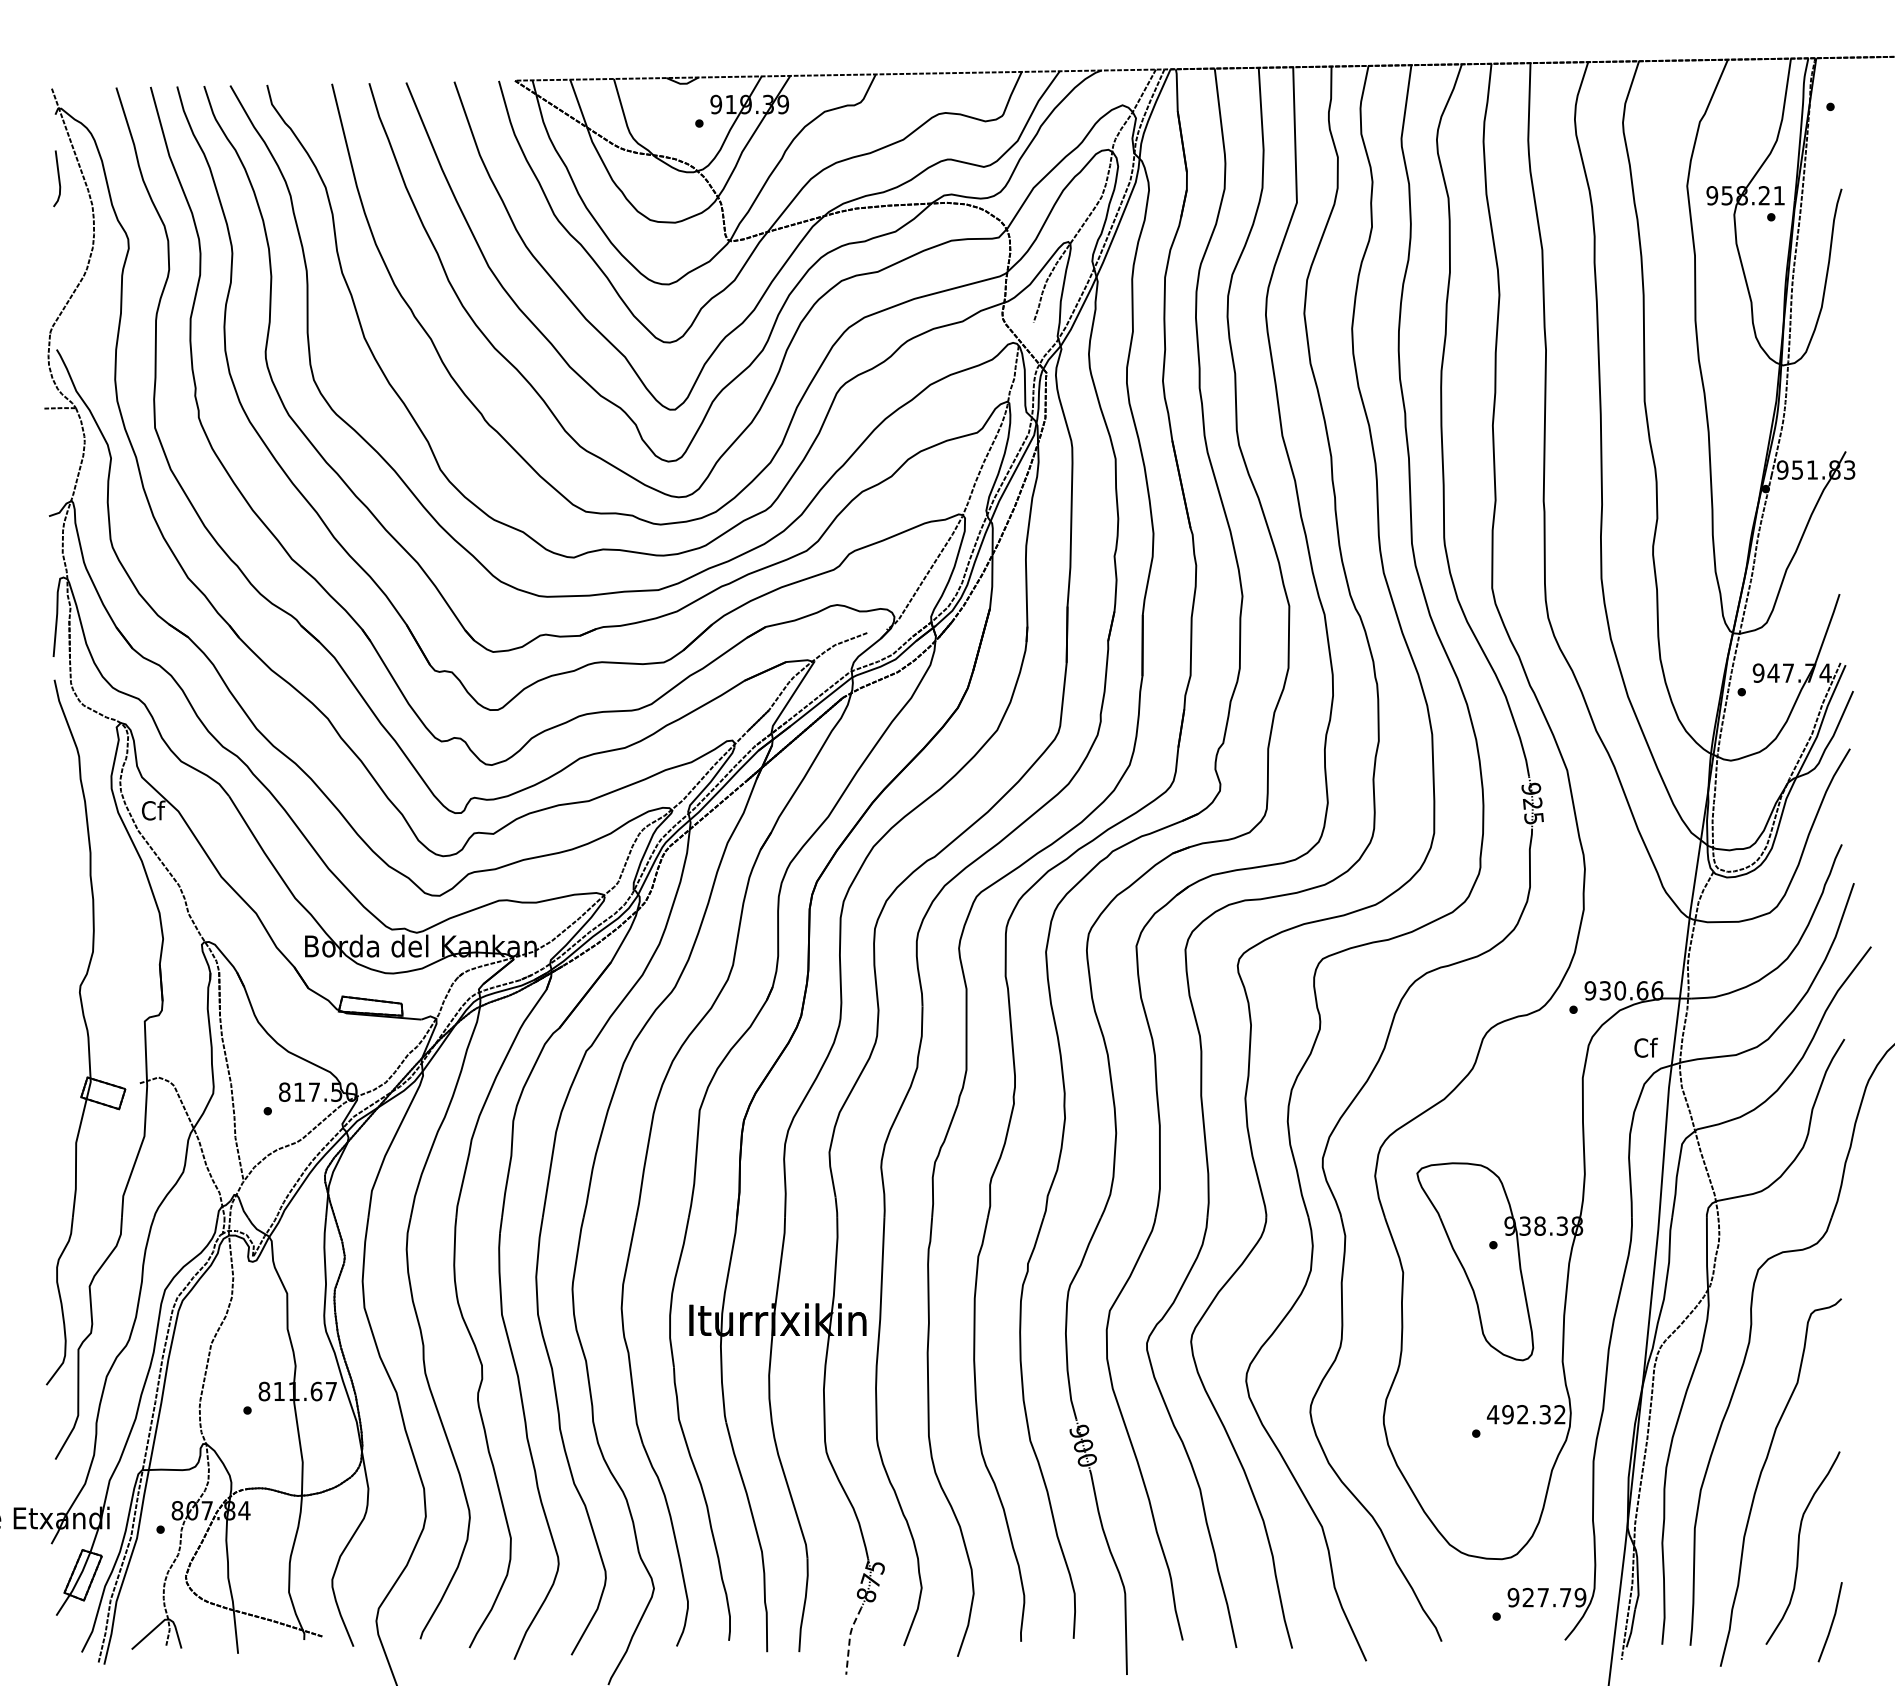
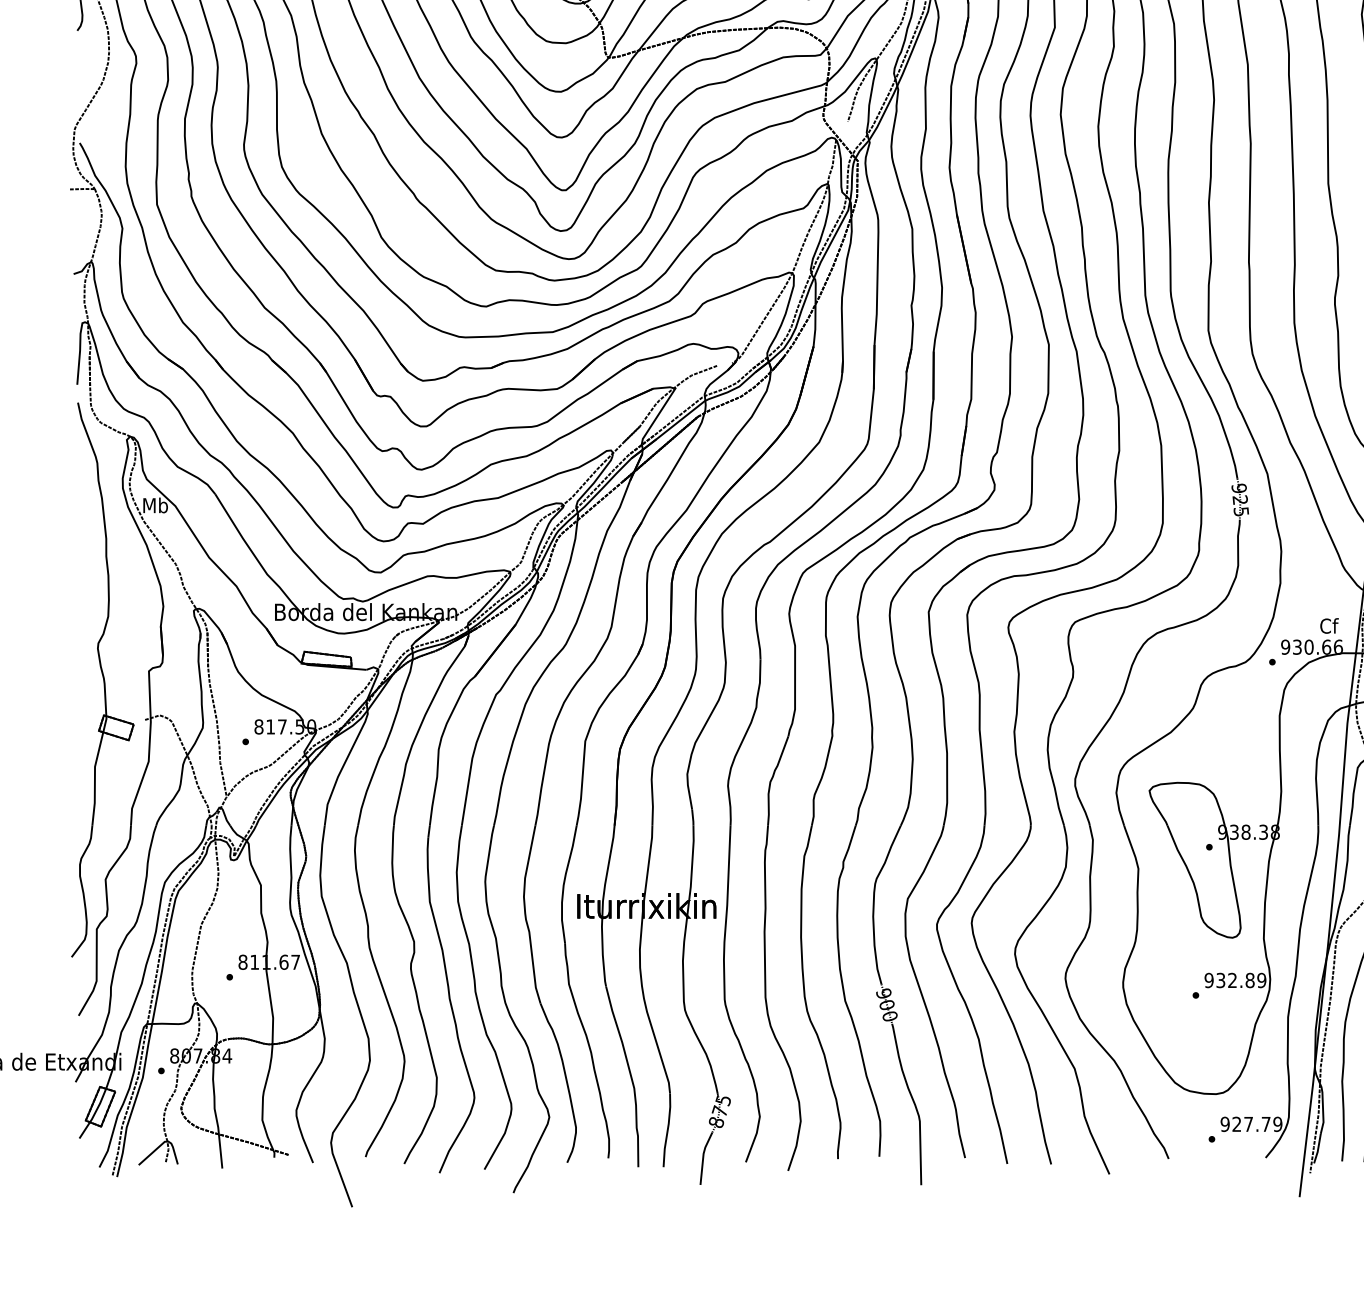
text: (152, 810) -> (155, 505), Cf -> Mb
text: (1645, 1047) -> (1328, 625), moved
text: (1525, 1414) -> (1234, 980), 492.32 -> 932.89
line: (849, 1639) -> (703, 1157), dashed -> solid

